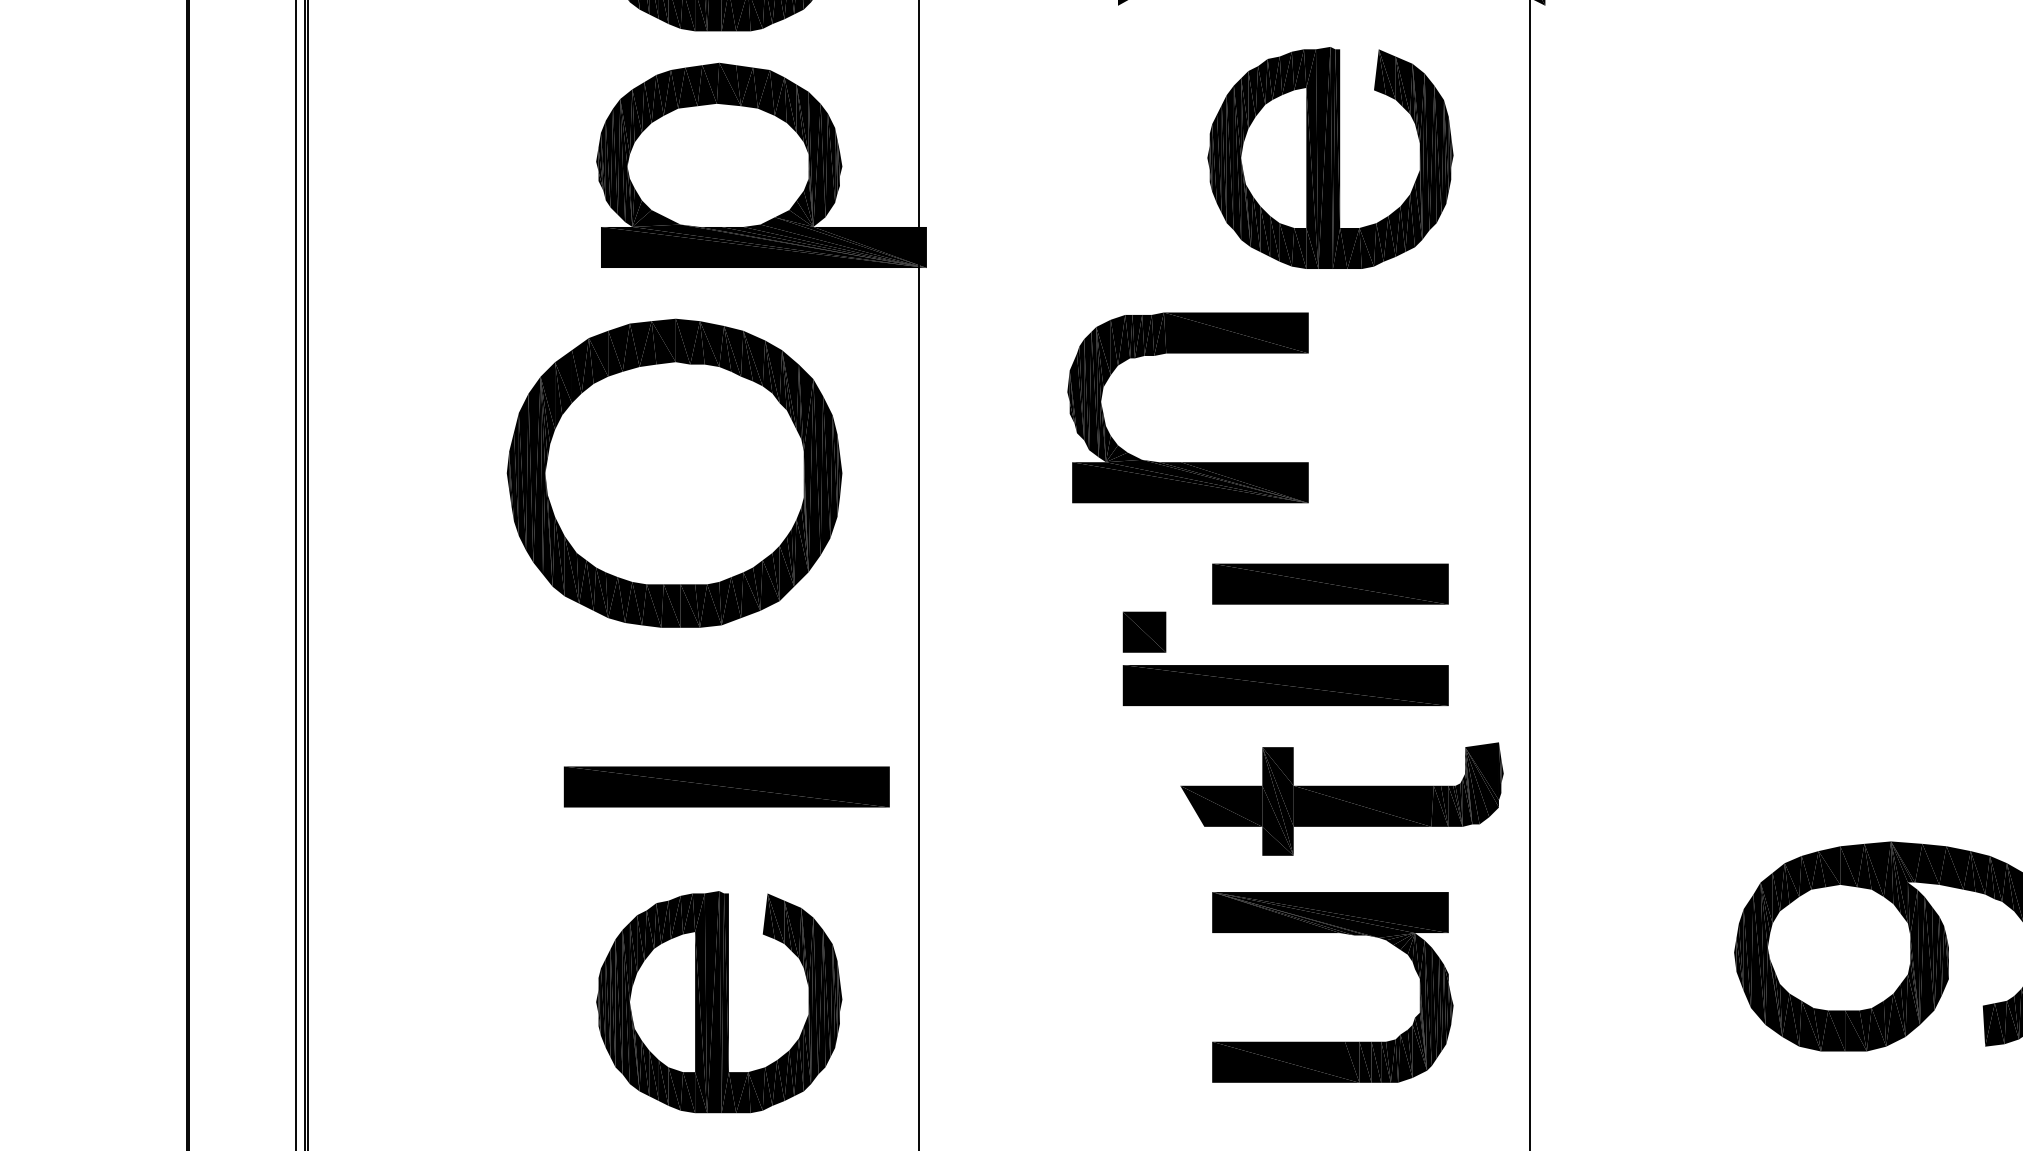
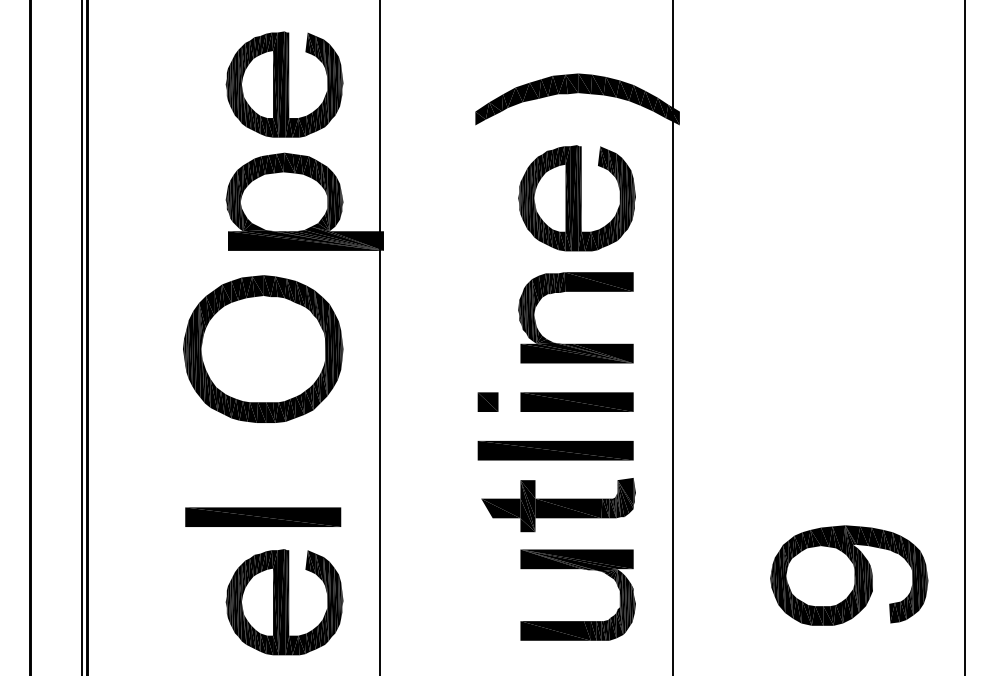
part: (1187, 352) -> (575, 291), moved
part: (1143, 630) -> (487, 401), moved
part: (727, 785) -> (263, 516), moved
part: (1341, 800) -> (558, 505), moved

